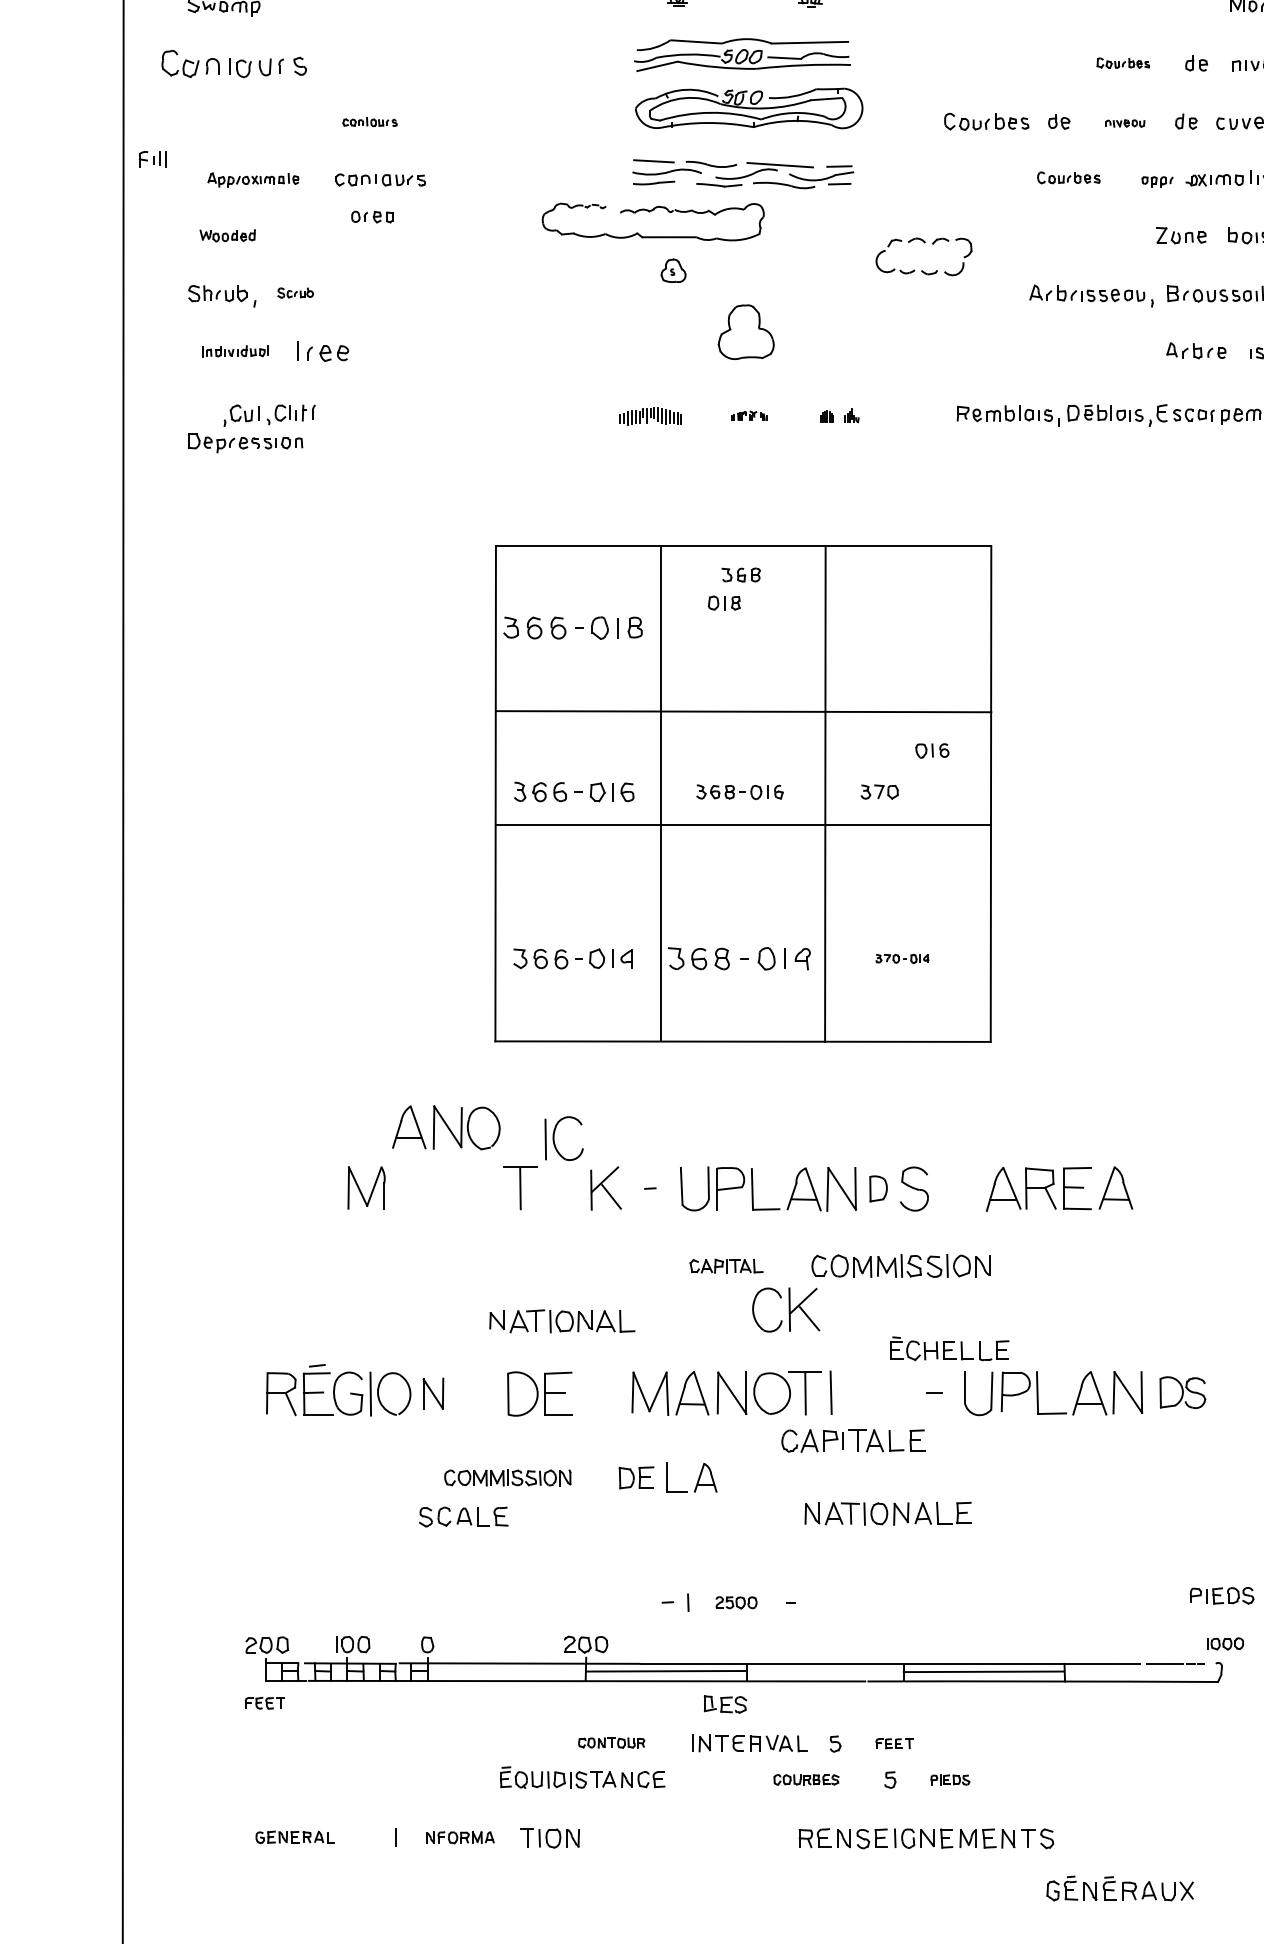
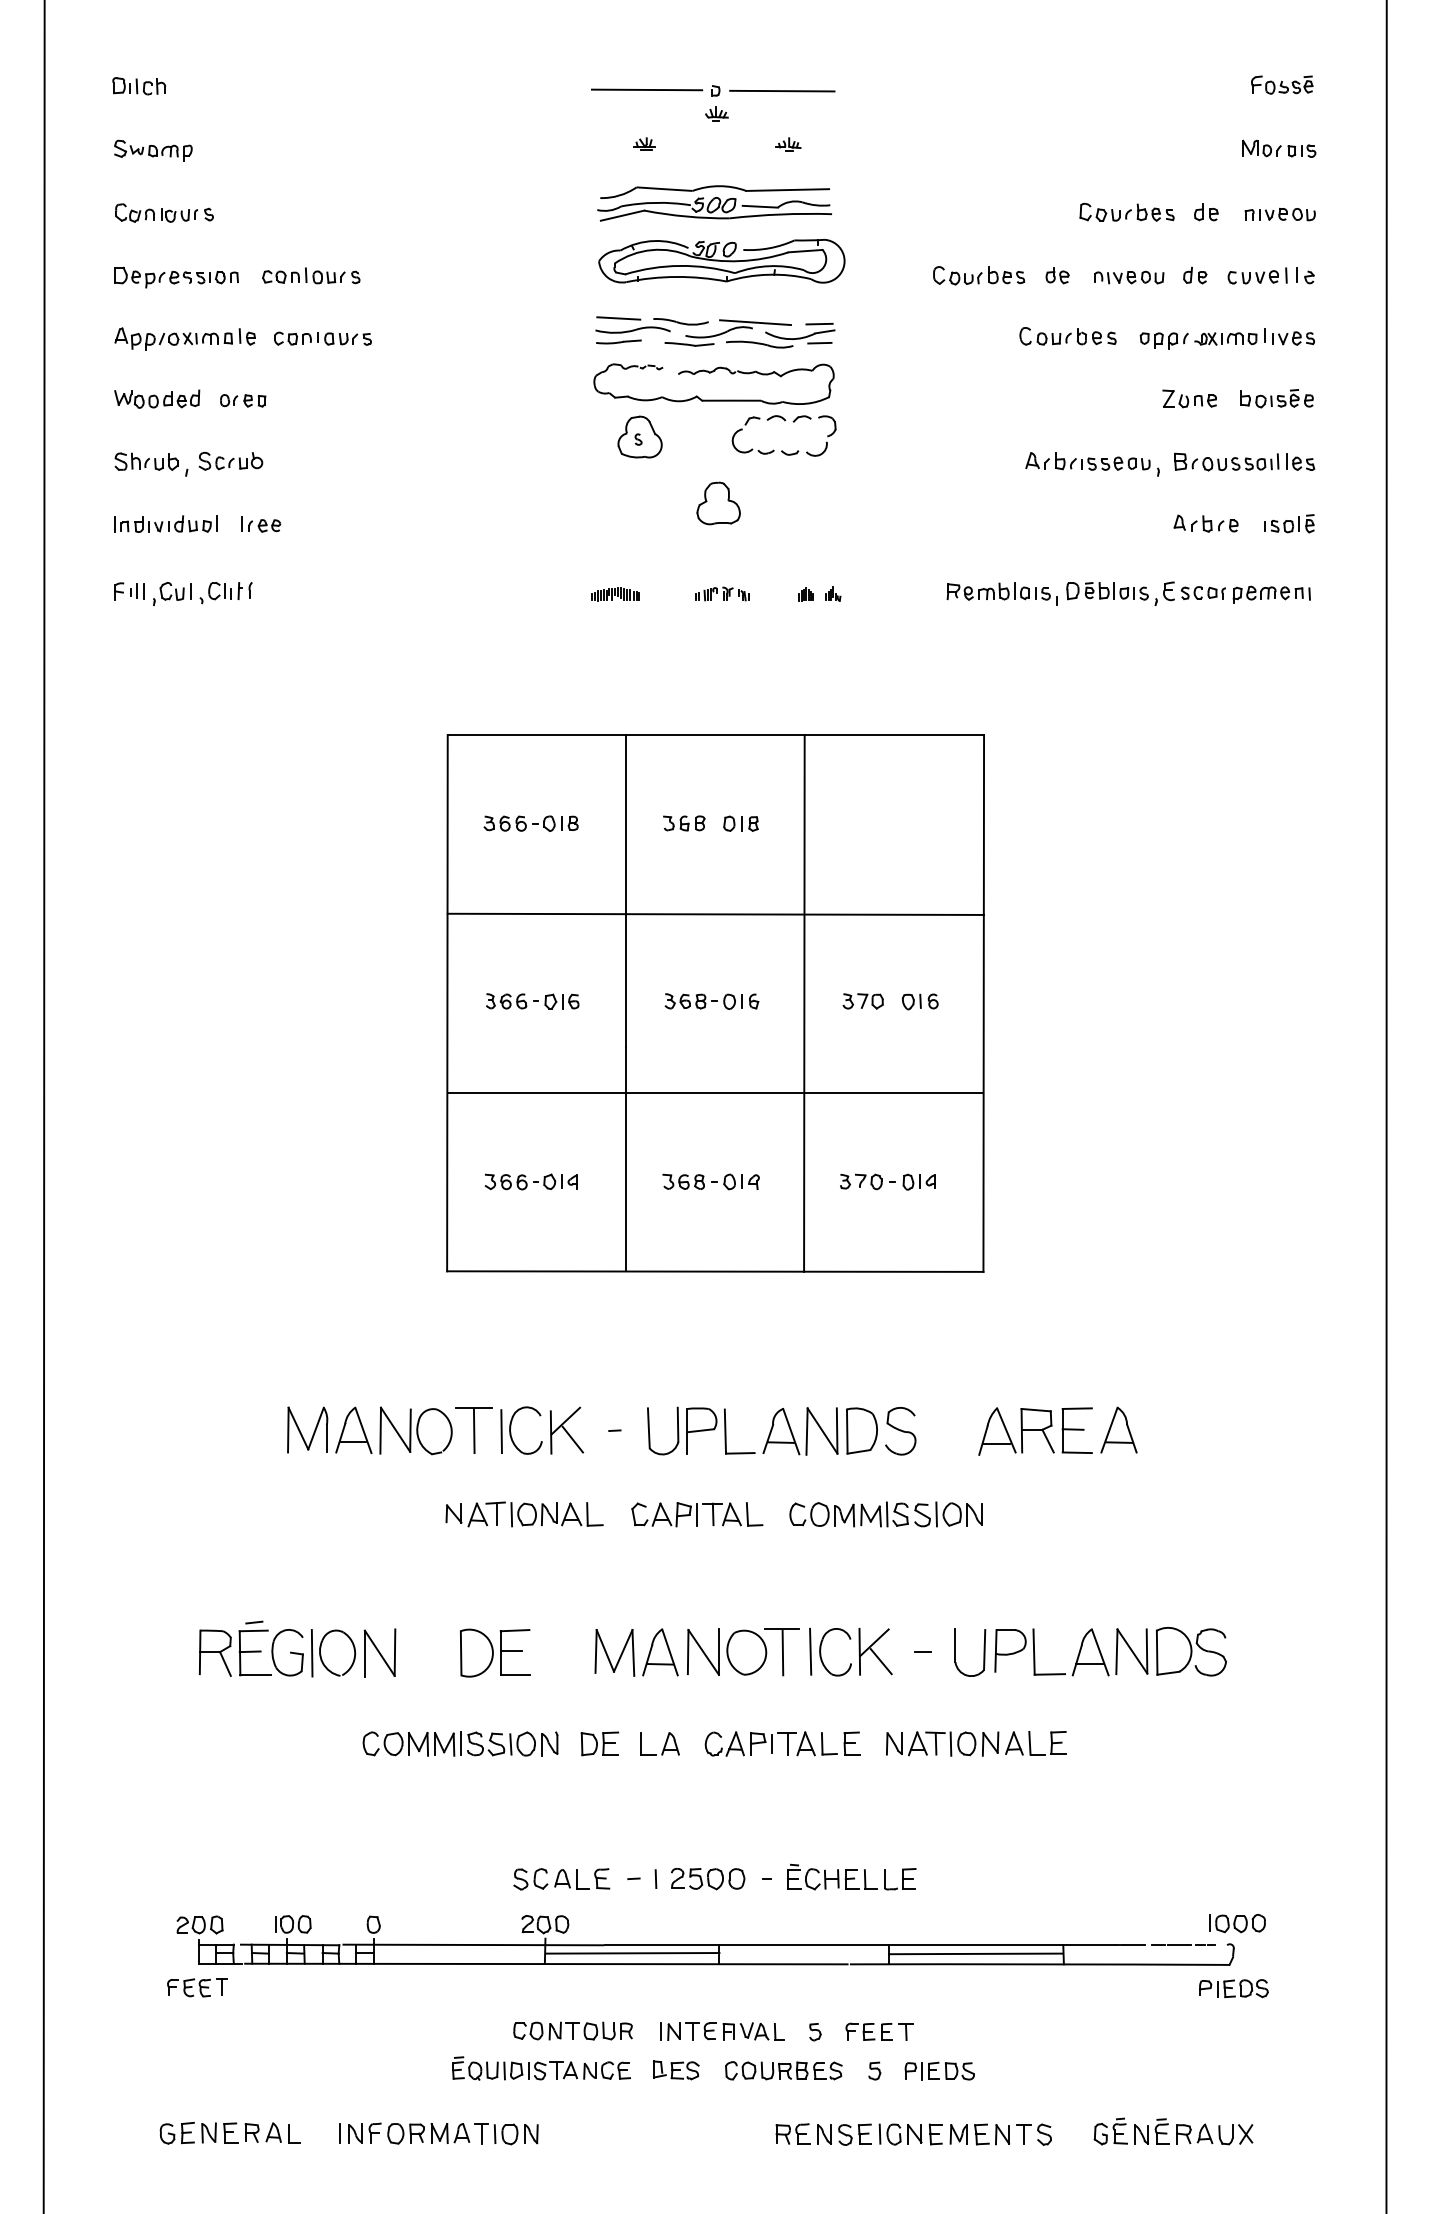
part: (1122, 62) -> (1126, 211), size x1.67
part: (234, 63) -> (164, 212), size x0.62
part: (370, 121) -> (311, 275), size x1.67
part: (1125, 123) -> (1129, 277), size x1.67
part: (153, 159) -> (129, 591), moved
part: (1068, 177) -> (1067, 336), size x1.43
part: (252, 179) -> (184, 338), size x1.43
part: (1157, 181) -> (1163, 340), size x1.43
part: (649, 212) -> (710, 373), moved
part: (372, 216) -> (243, 400), moved
part: (227, 235) -> (157, 398), size x1.43
part: (924, 243) -> (784, 421), moved
part: (673, 270) -> (639, 436), size x1.67
part: (295, 292) -> (230, 460), size x1.67
part: (746, 332) -> (718, 503), size x0.71
part: (235, 350) -> (165, 523), size x1.43
part: (323, 351) -> (261, 524), size x0.71
part: (749, 415) -> (722, 593), size x1.43
part: (650, 416) -> (615, 594), size x0.71
part: (245, 443) -> (176, 277), moved
part: (741, 575) -> (684, 823), moved
part: (723, 602) -> (740, 823), moved
part: (572, 627) -> (530, 823), size x0.62
part: (932, 750) -> (920, 1001), moved
part: (574, 792) -> (532, 1001), size x0.71
line: (743, 824) -> (715, 1092), moved
part: (572, 958) -> (530, 1181), size x0.71
part: (738, 958) -> (710, 1181), size x0.62
part: (902, 958) -> (887, 1181), size x1.67
part: (445, 1127) -> (393, 1430), moved
part: (554, 1140) -> (511, 1432), moved
part: (878, 1188) -> (861, 1430), size x1.67
part: (726, 1265) -> (697, 1514), size x1.67
part: (785, 1310) -> (855, 1652), moved
part: (562, 1321) -> (524, 1514), moved
part: (949, 1348) -> (851, 1876), moved
part: (1182, 1392) -> (1191, 1651), size x1.43
part: (432, 1393) -> (379, 1652), size x1.43
part: (853, 1440) -> (782, 1743), moved
part: (507, 1477) -> (460, 1743), size x1.43
part: (691, 1477) -> (659, 1743), size x0.71
part: (888, 1513) -> (976, 1743), moved
part: (463, 1517) -> (561, 1879), moved
part: (1221, 1595) -> (1233, 1988), moved
part: (736, 1603) -> (708, 1879), size x1.67
part: (1225, 1643) -> (1237, 1923), size x1.43
part: (264, 1702) -> (197, 1987), size x1.43
part: (725, 1704) -> (676, 2070), moved
part: (611, 1742) -> (572, 2030), size x1.67
part: (894, 1743) -> (879, 2031), size x1.67
part: (806, 1779) -> (783, 2070), size x1.67
part: (950, 1779) -> (939, 2070), size x1.67
part: (294, 1836) -> (229, 2132), size x1.67
part: (460, 1837) -> (409, 2133), size x1.67
part: (1120, 1888) -> (1173, 2131), moved

